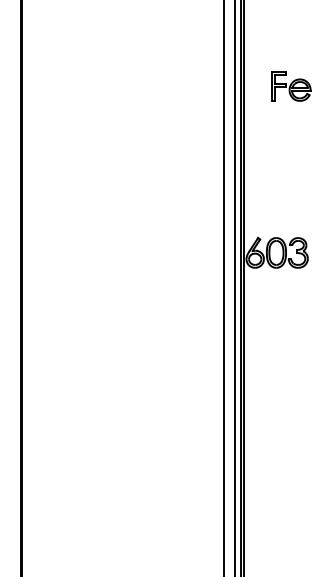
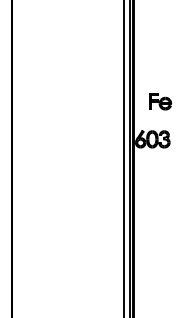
part: (291, 86) -> (160, 101), moved

